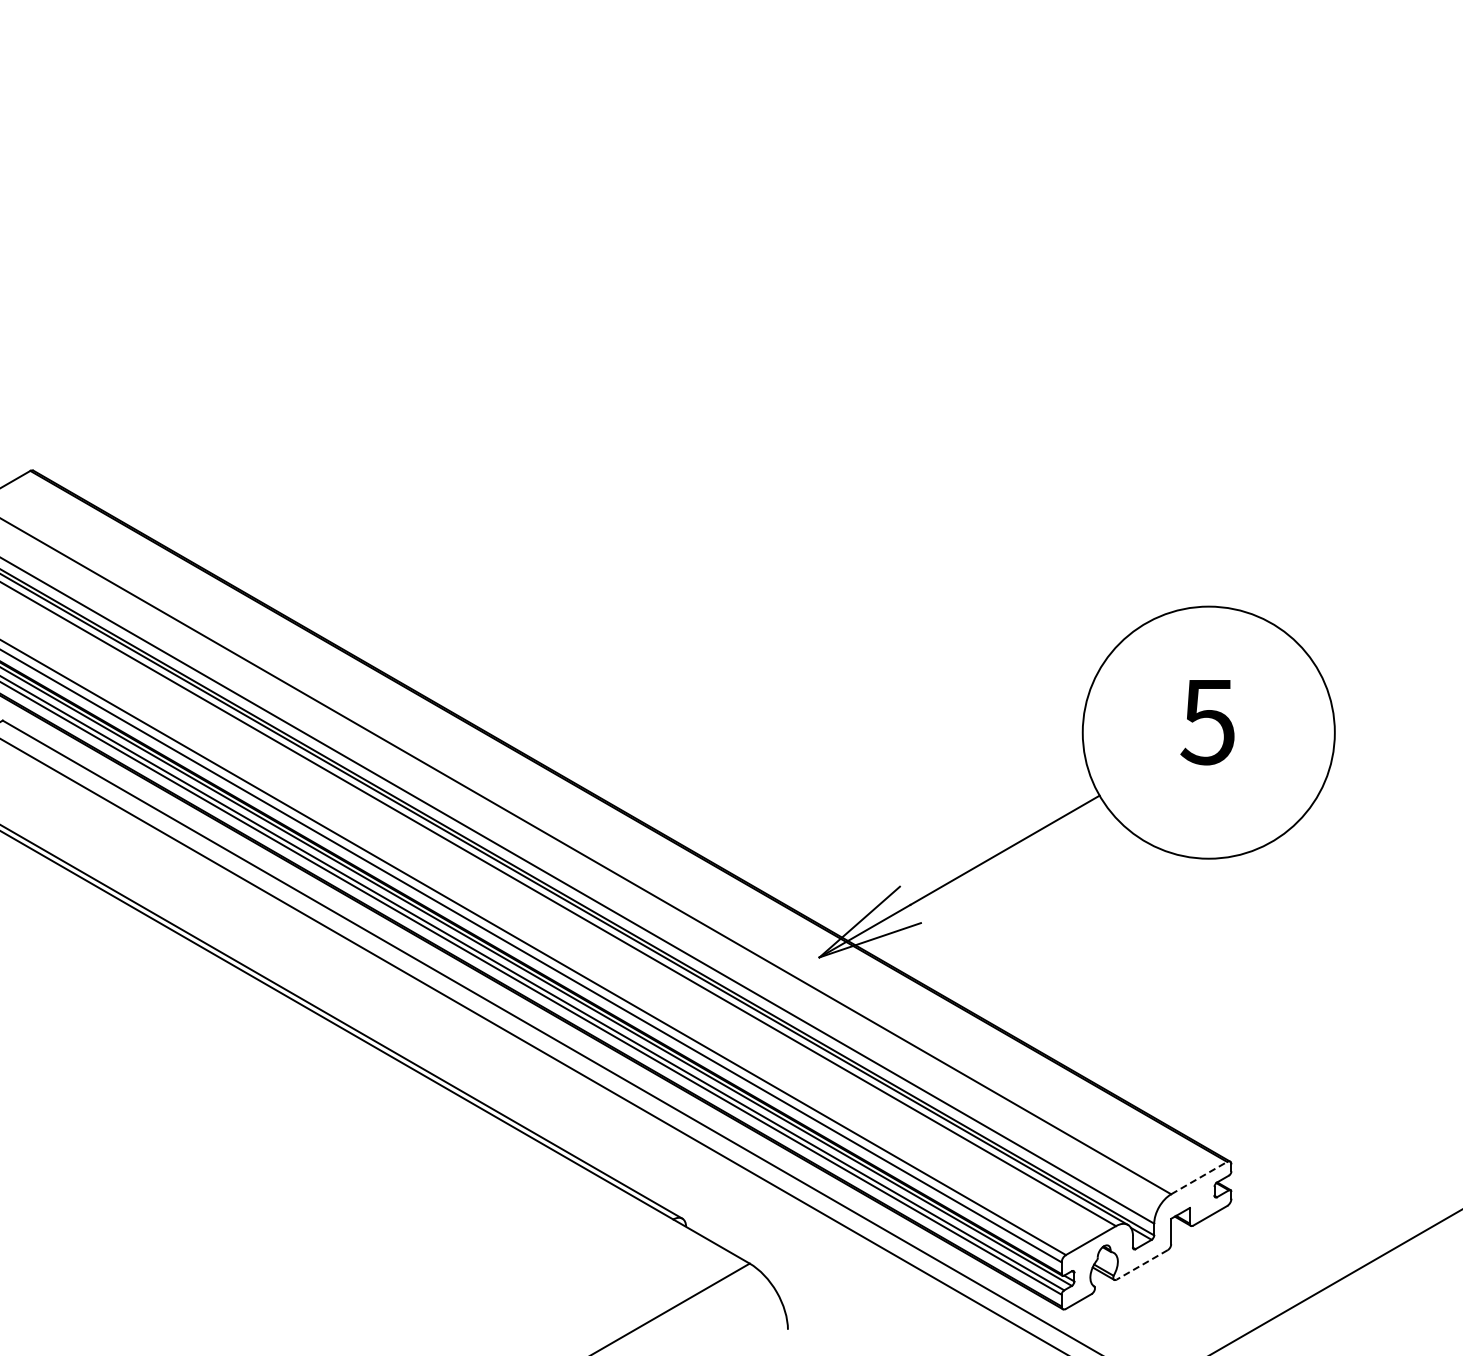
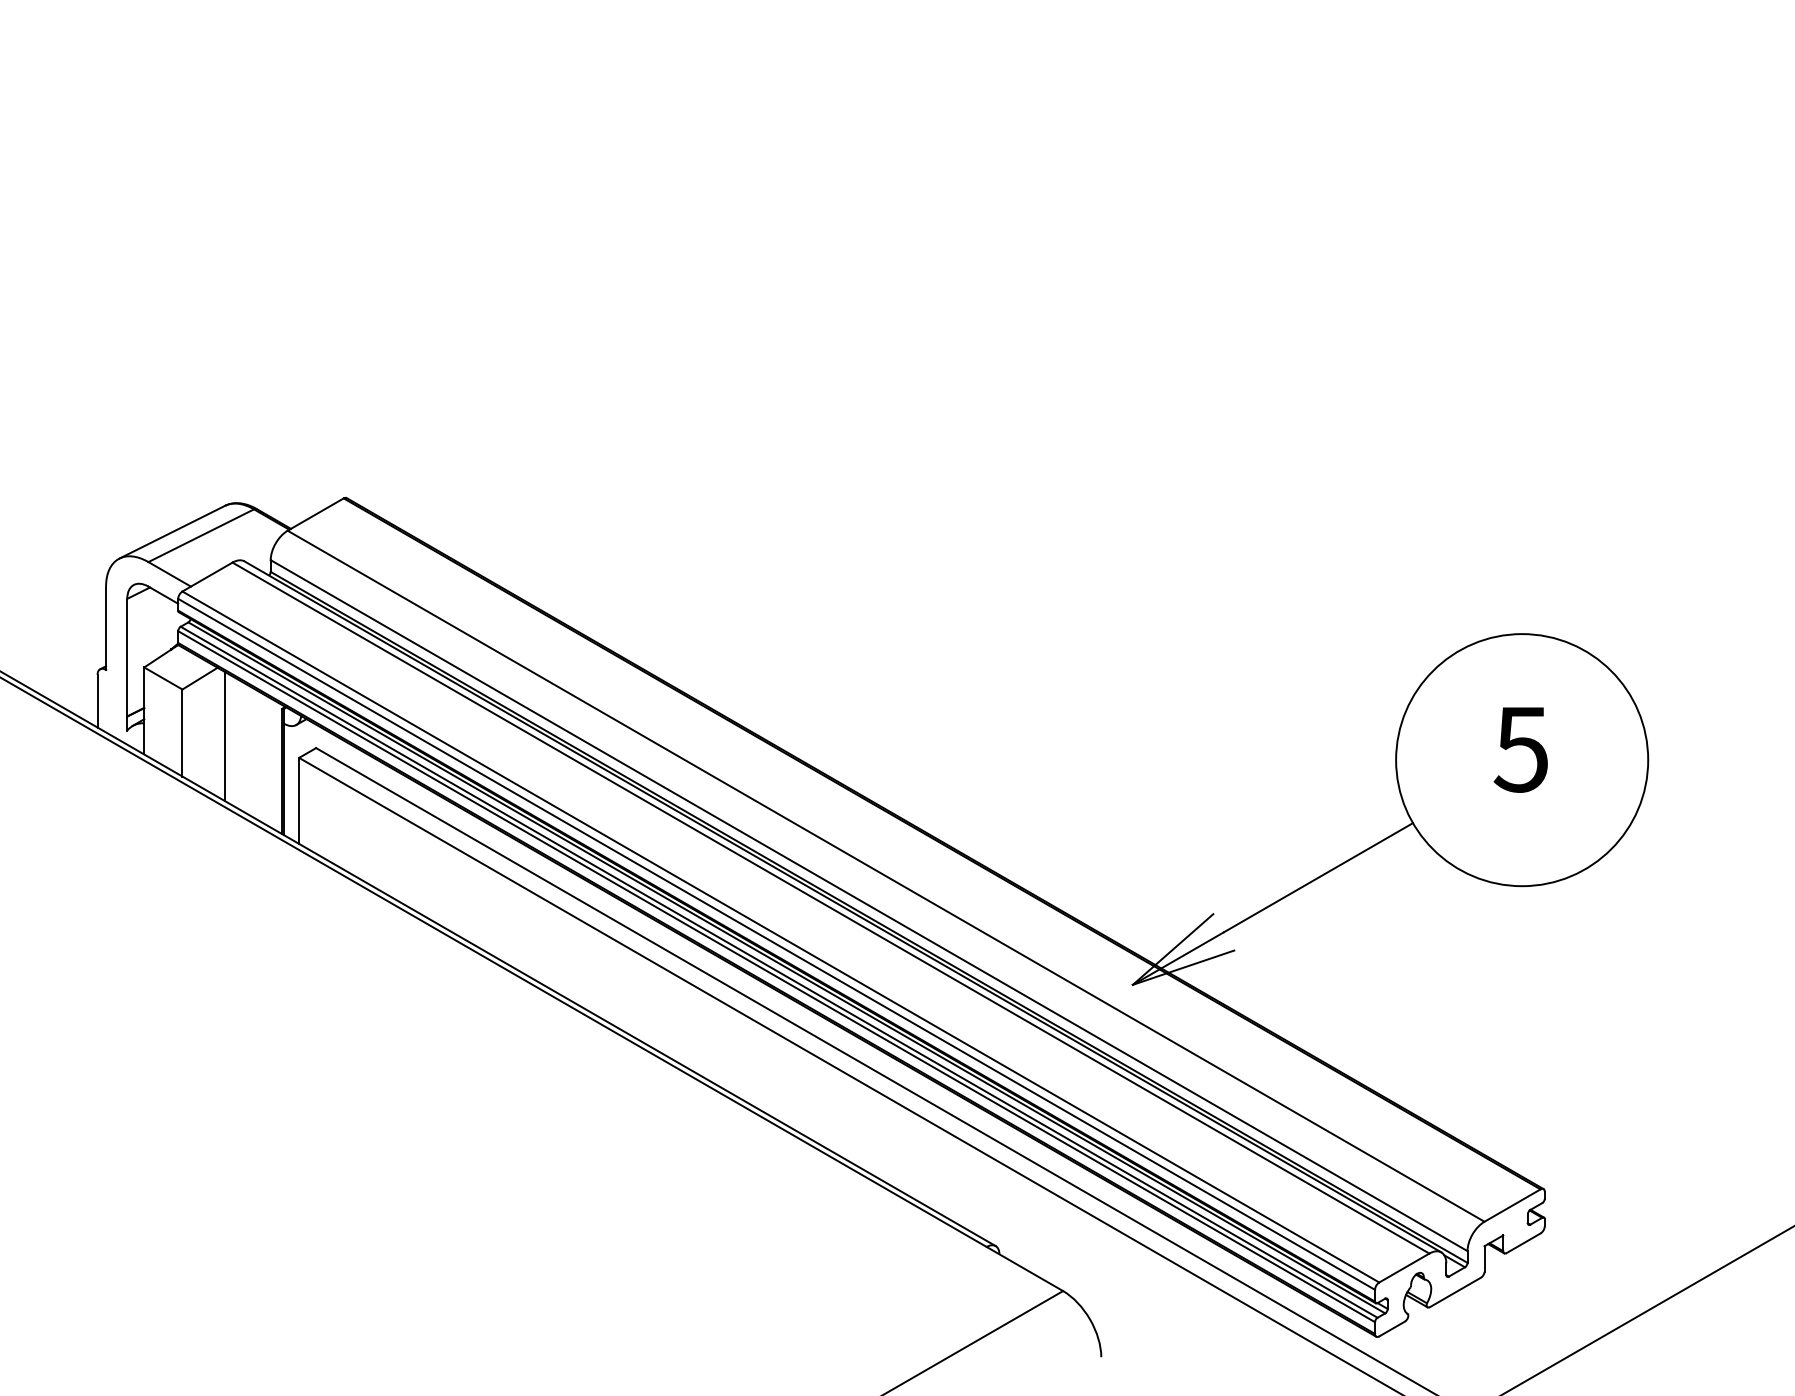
line: (1199, 1178) -> (1512, 1205), dashed -> solid
line: (1142, 1265) -> (1455, 1292), dashed -> solid

